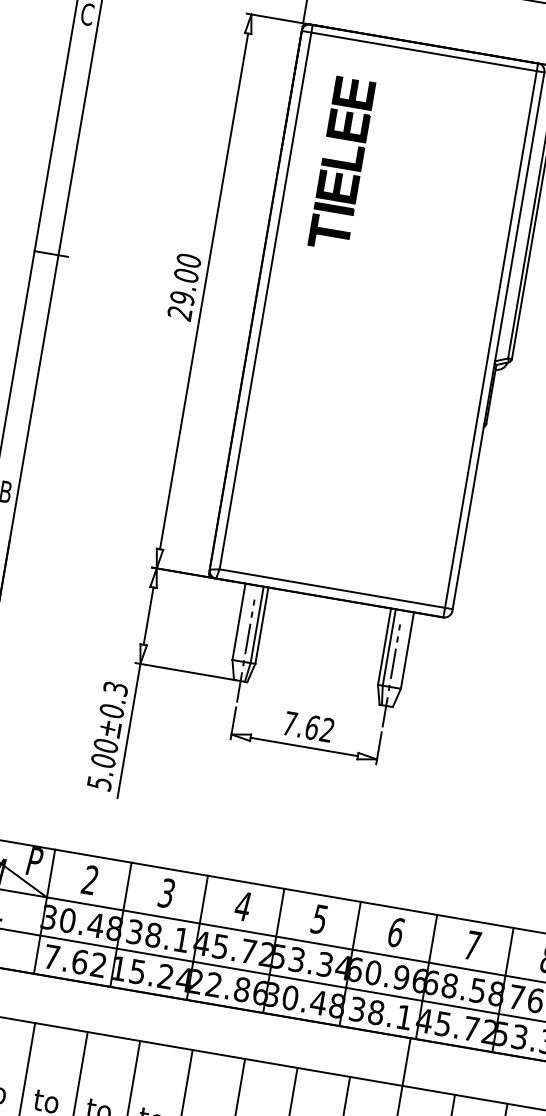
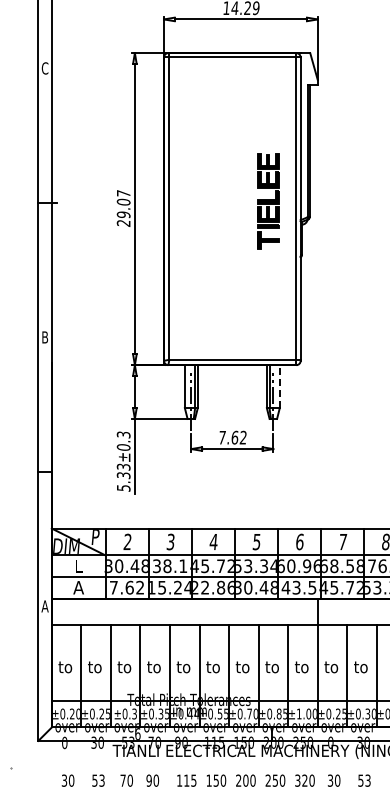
part: (342, 164) -> (268, 201), moved
text: (188, 260) -> (123, 193), 29.00 -> 29.07
line: (406, 650) -> (279, 386), solid -> dashed
text: (104, 753) -> (123, 471), 5.00±0.3 -> 5.33±0.3
text: (379, 1012) -> (298, 587), 38.1 -> 43.5

